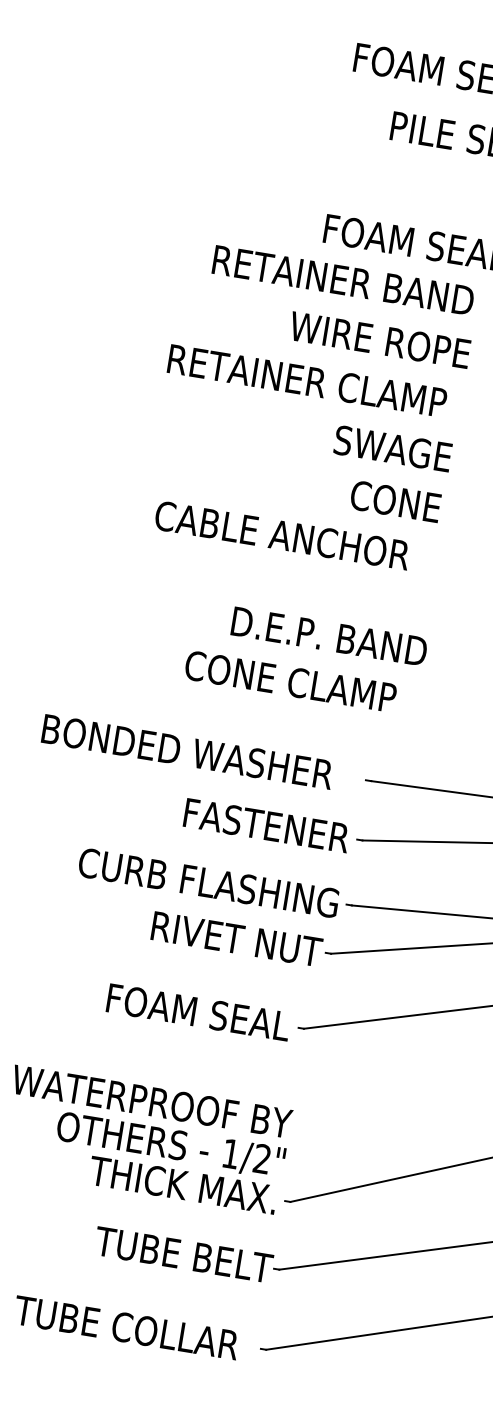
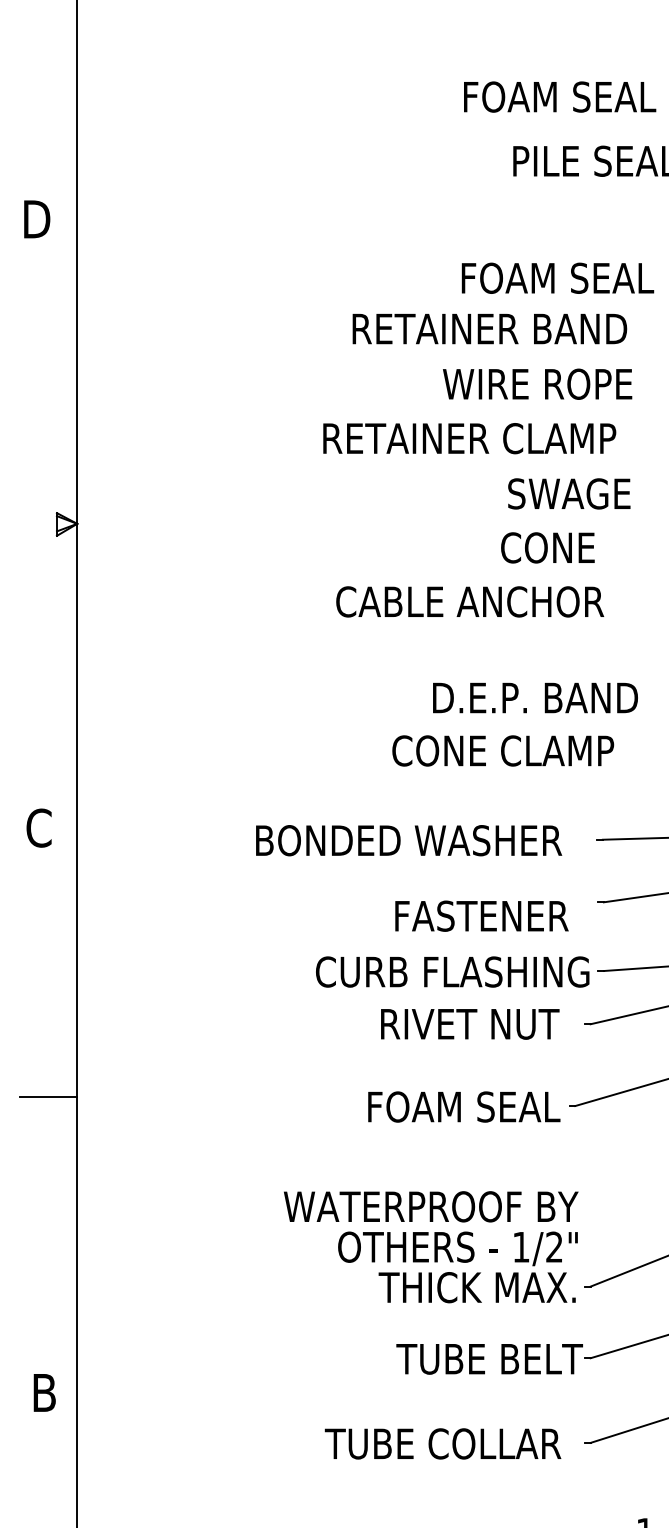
text: (395, 501) -> (547, 547), moved
text: (266, 824) -> (481, 915), moved
text: (237, 939) -> (470, 1024), moved

